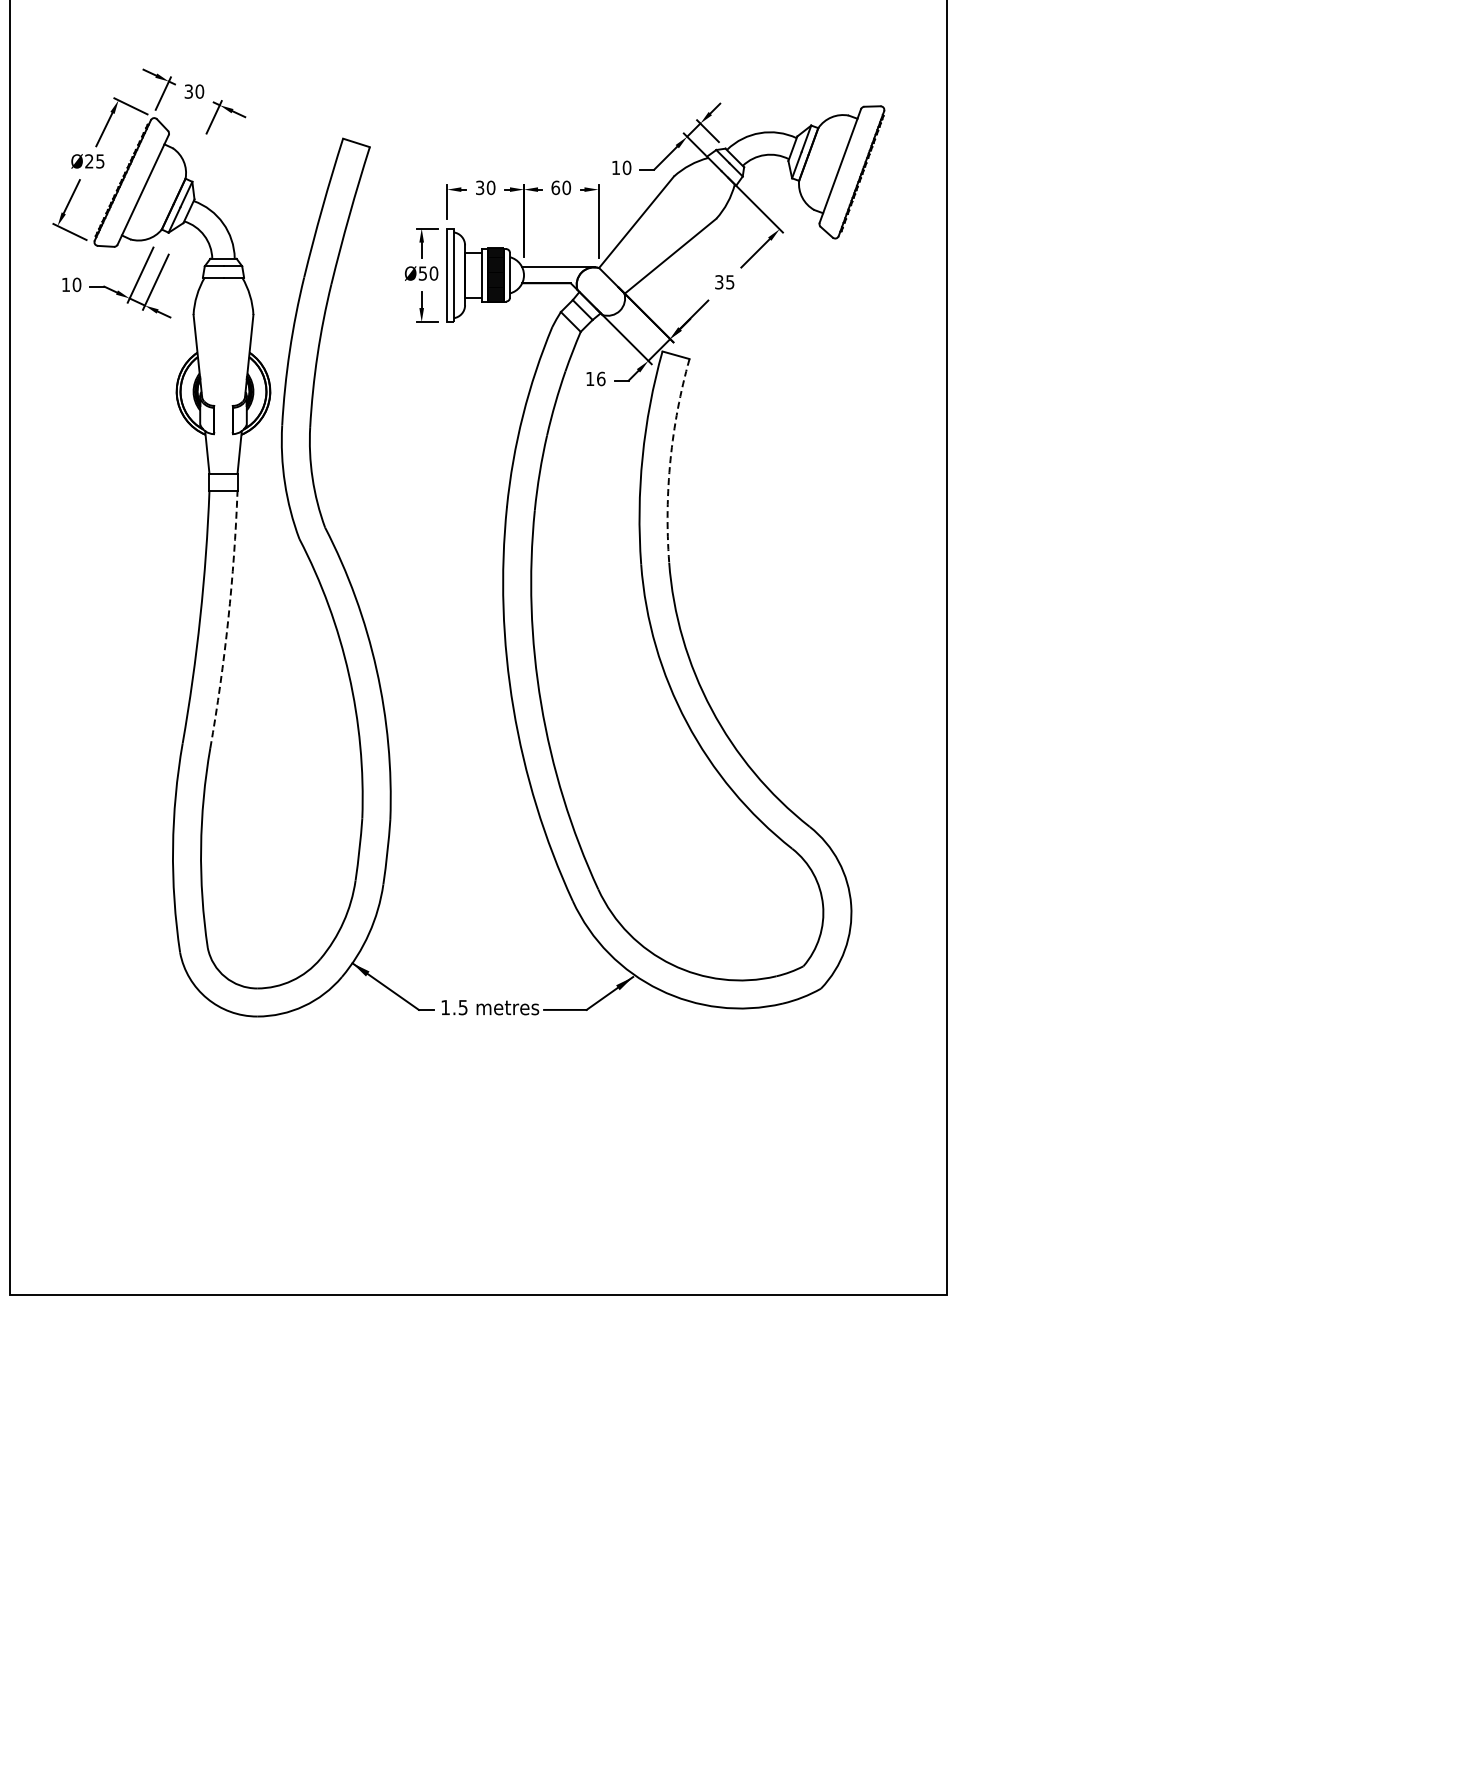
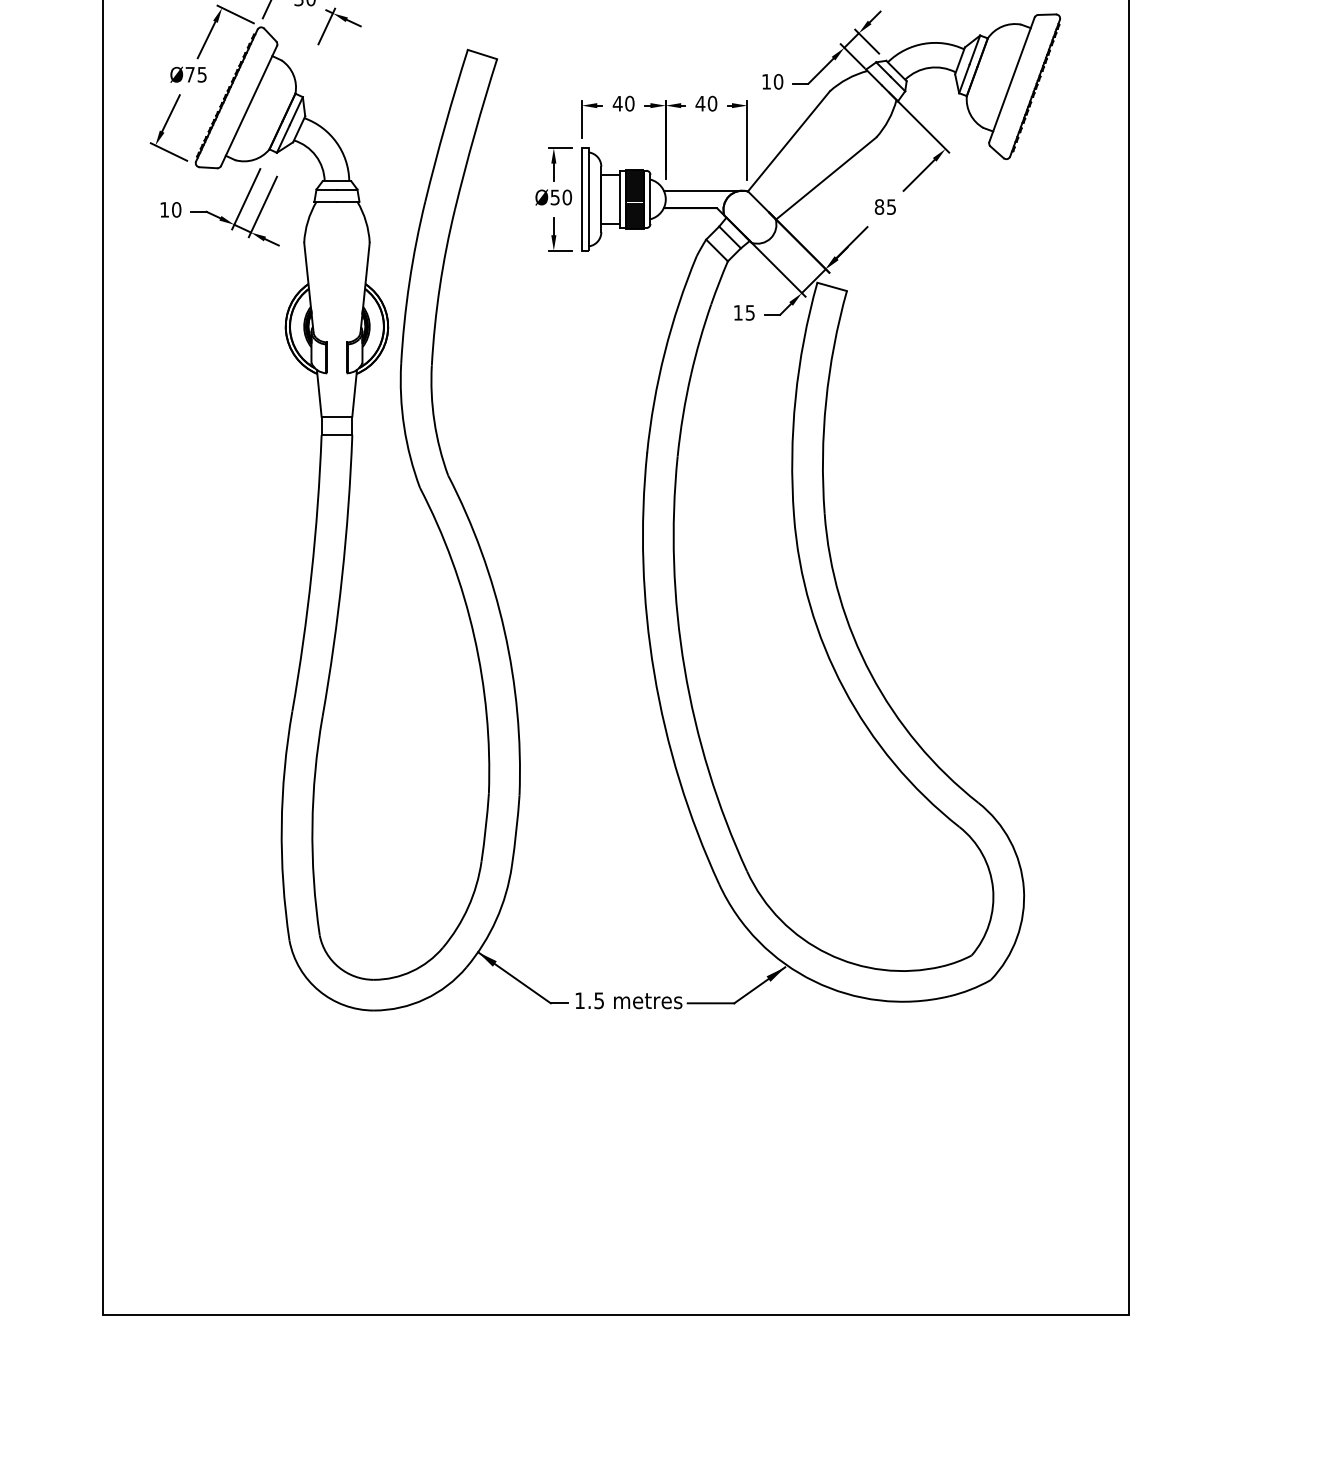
text: (89, 161) -> (190, 74), Ø25 -> Ø75
text: (479, 187) -> (617, 103), 30 -> 40
text: (555, 187) -> (700, 103), 60 -> 40
text: (719, 282) -> (879, 207), 35 -> 85
text: (601, 378) -> (750, 312), 16 -> 15
arc: (670, 459) -> (826, 400), dashed -> solid
arc: (228, 619) -> (342, 576), dashed -> solid

